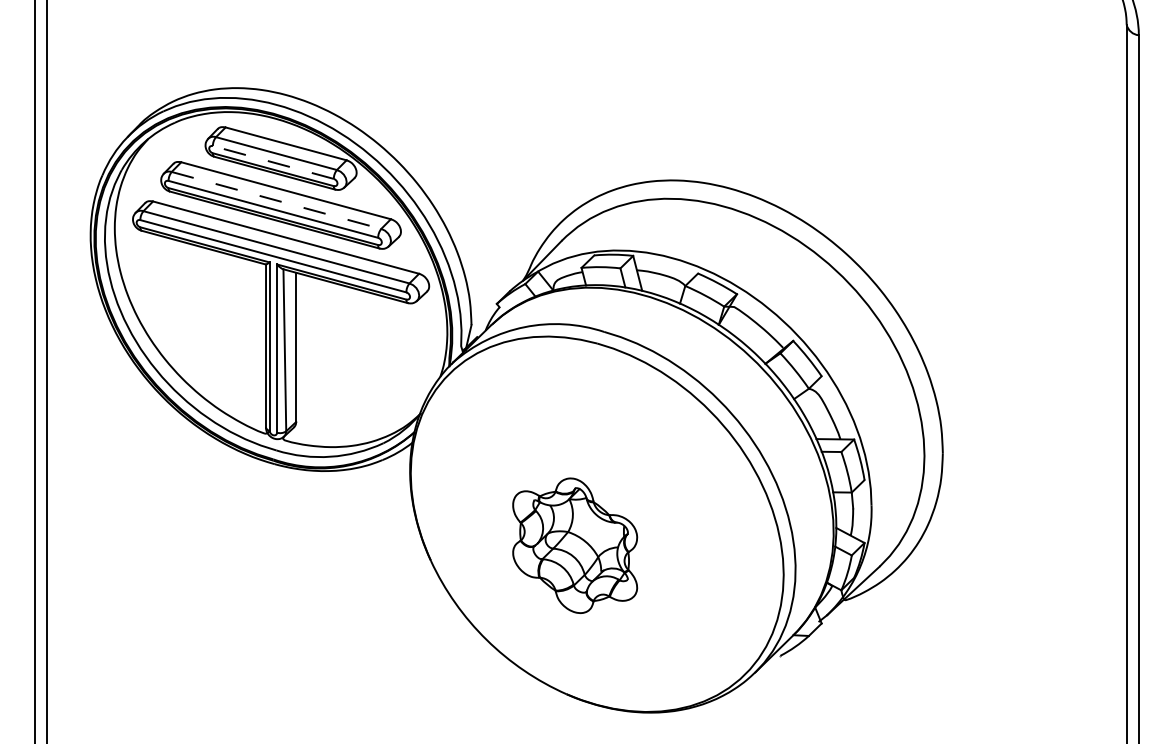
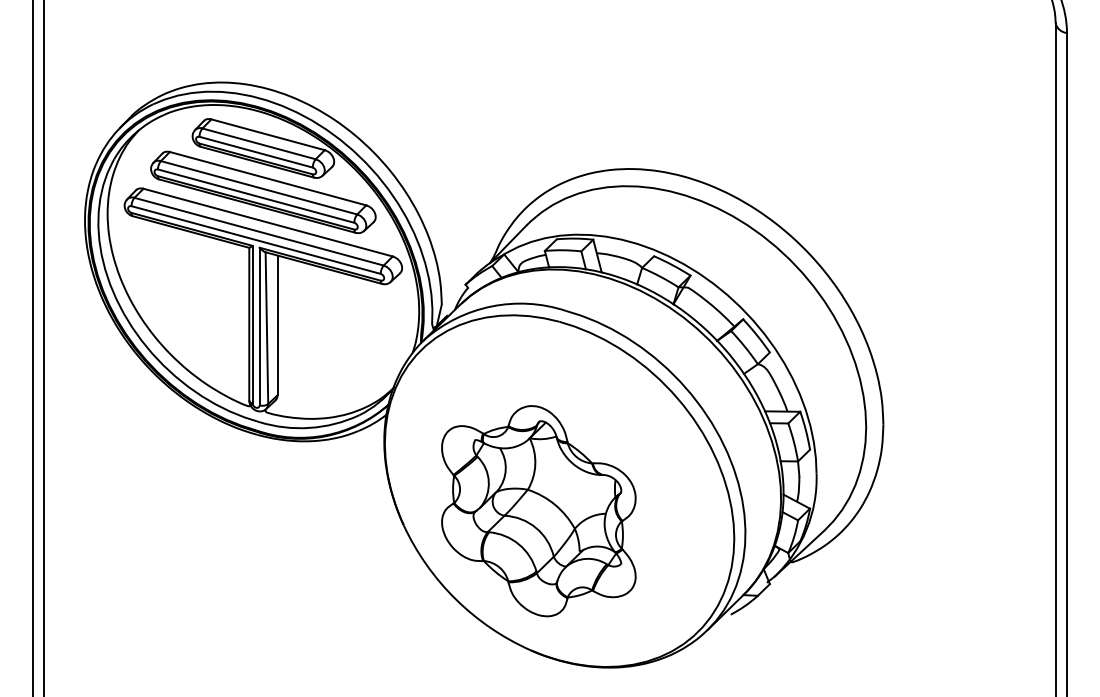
line: (273, 162) -> (256, 152), dashed -> solid
line: (276, 200) -> (259, 187), dashed -> solid
part: (574, 545) -> (538, 511), size x1.67

